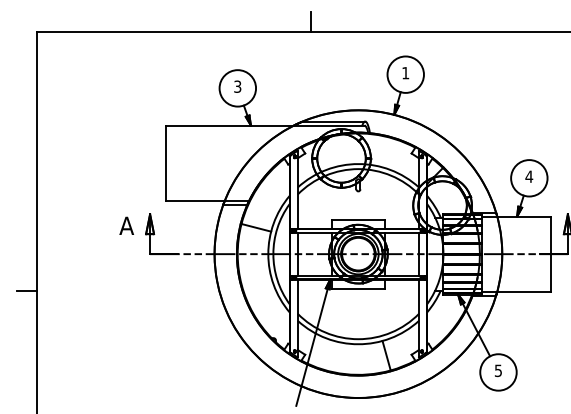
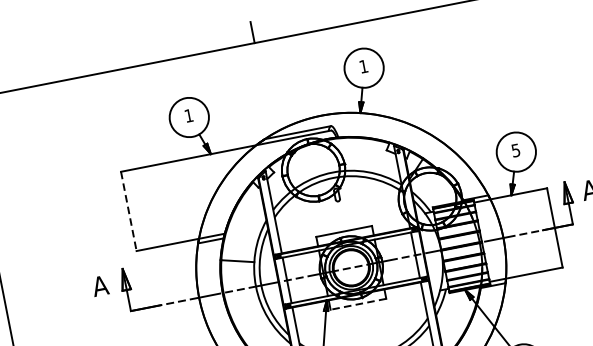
text: (237, 86) -> (188, 115), 3 -> 1
line: (165, 163) -> (128, 211), solid -> dashed
text: (529, 176) -> (516, 150), 4 -> 5
line: (357, 288) -> (357, 304), solid -> dashed

